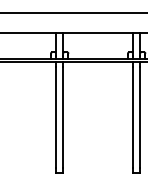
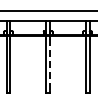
line: (64, 116) -> (50, 64), solid -> dashed

